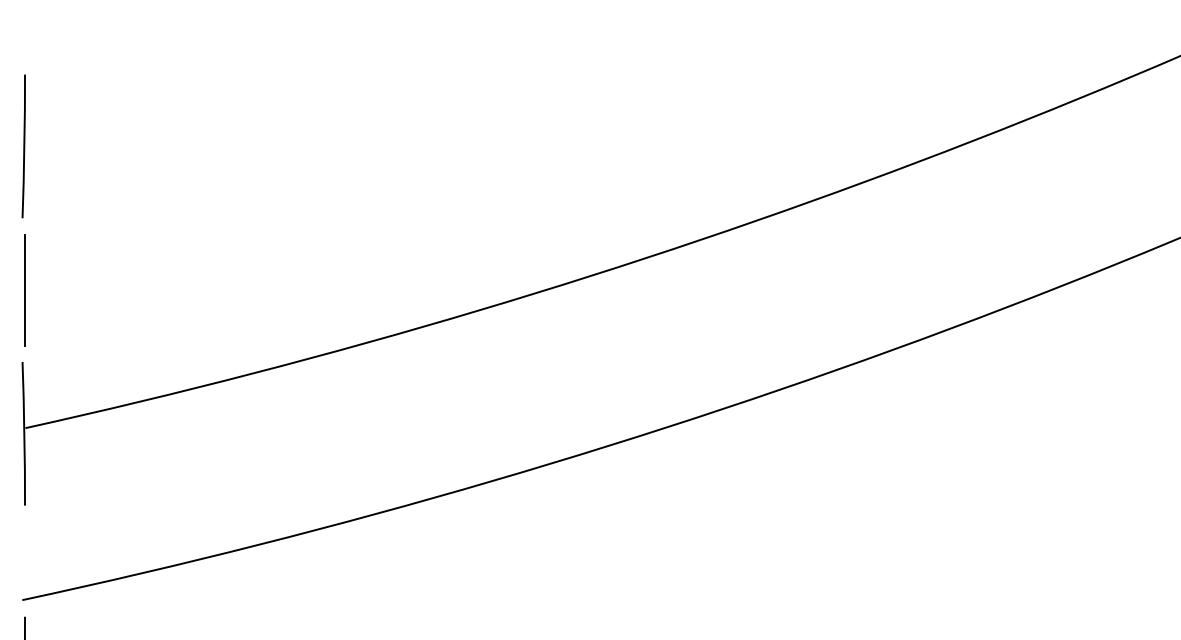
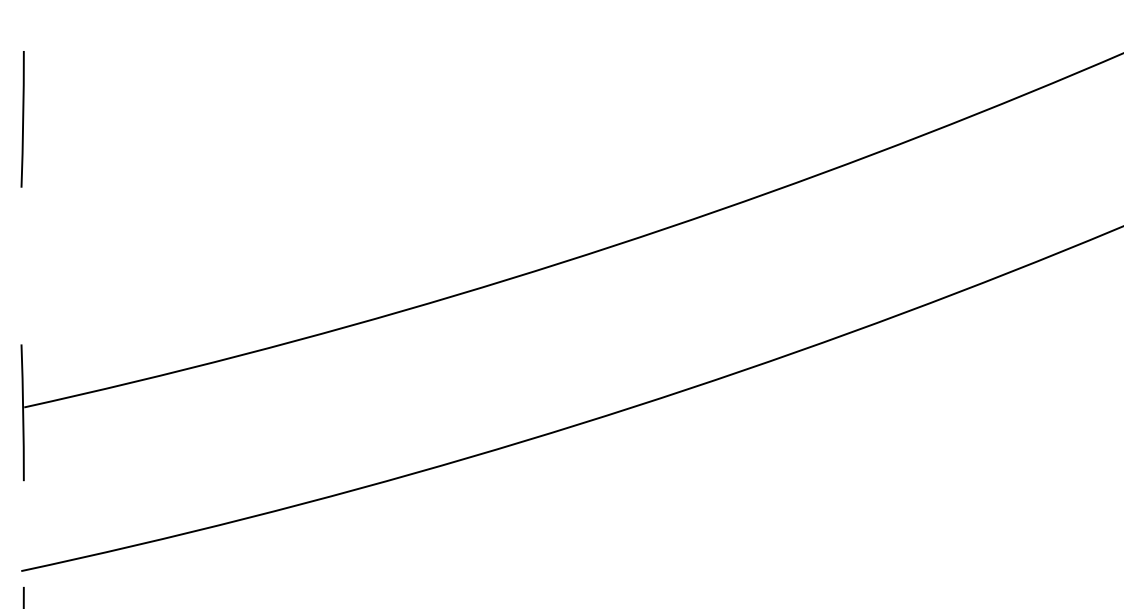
line: (23, 146) -> (22, 119), moved
line: (24, 289) -> (23, 275), removed

